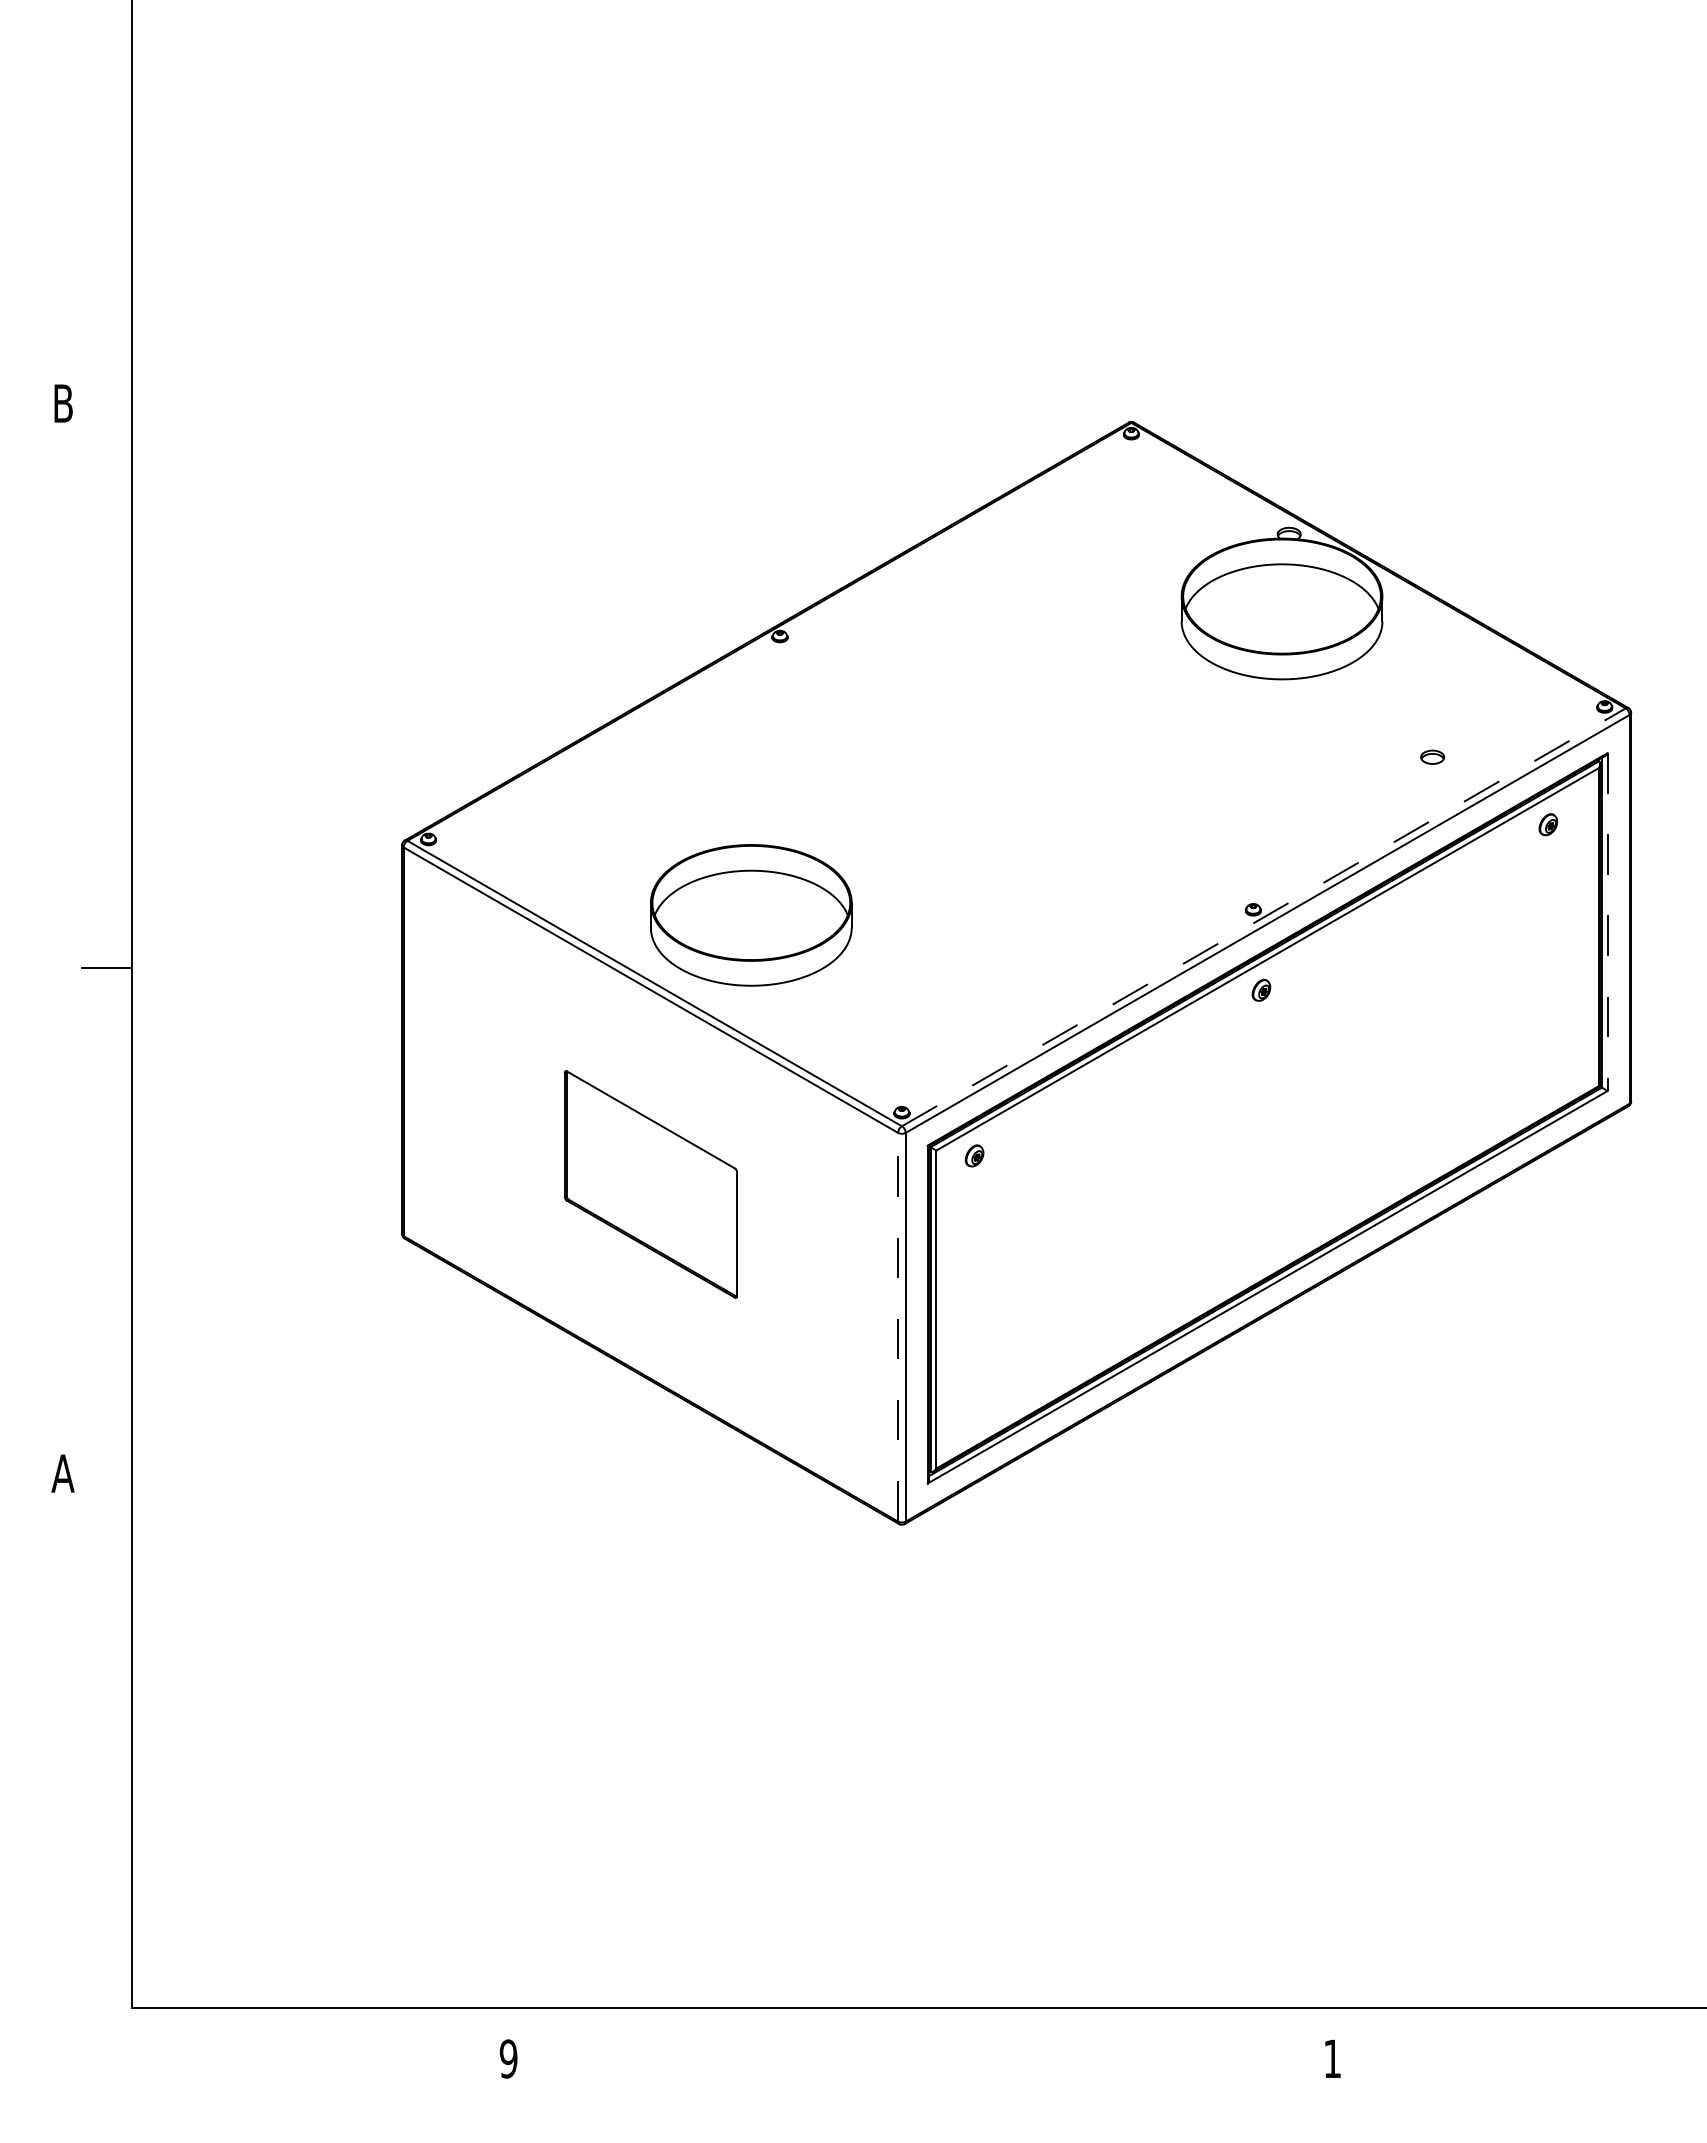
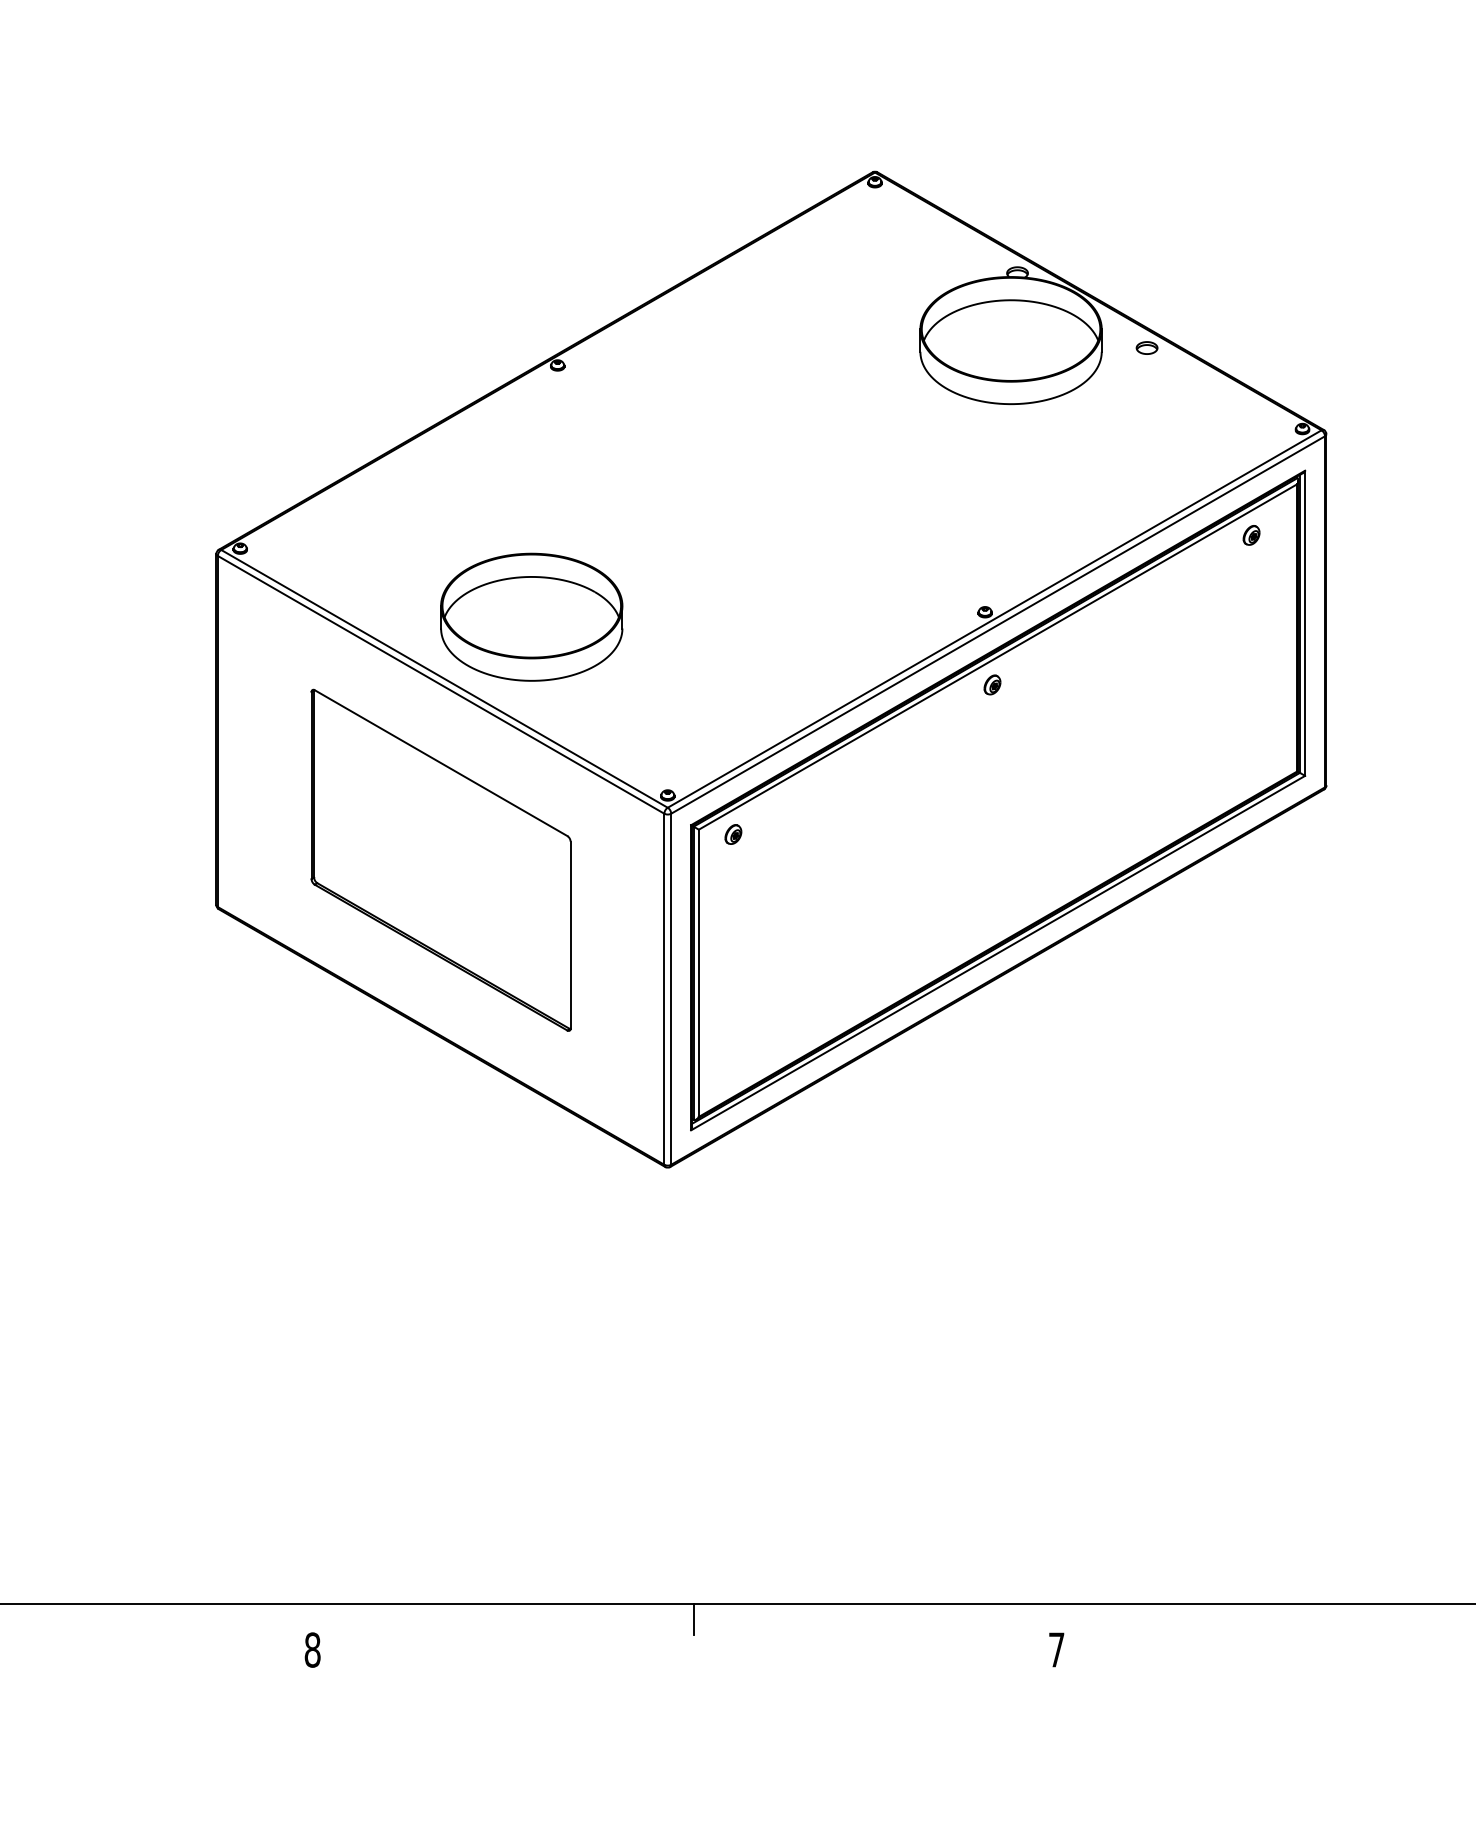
part: (1432, 756) -> (1146, 347), moved
line: (1263, 917) -> (994, 619), dashed -> solid
line: (1607, 922) -> (1304, 623), dashed -> solid
part: (650, 1184) -> (440, 860), size x1.67
line: (898, 1326) -> (664, 988), dashed -> solid
line: (930, 2024) -> (693, 1618), added
text: (508, 2058) -> (312, 1649), 9 -> 8
text: (1332, 2058) -> (1056, 1649), 1 -> 7

